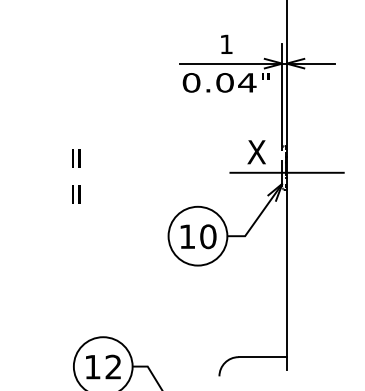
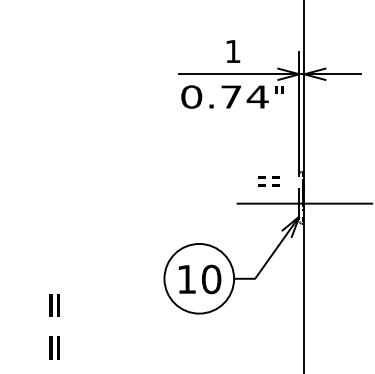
text: (224, 82) -> (230, 96), 0.04 -> 0.74
text: (256, 152) -> (268, 179), X -> = =
text: (76, 176) -> (55, 326), moved

